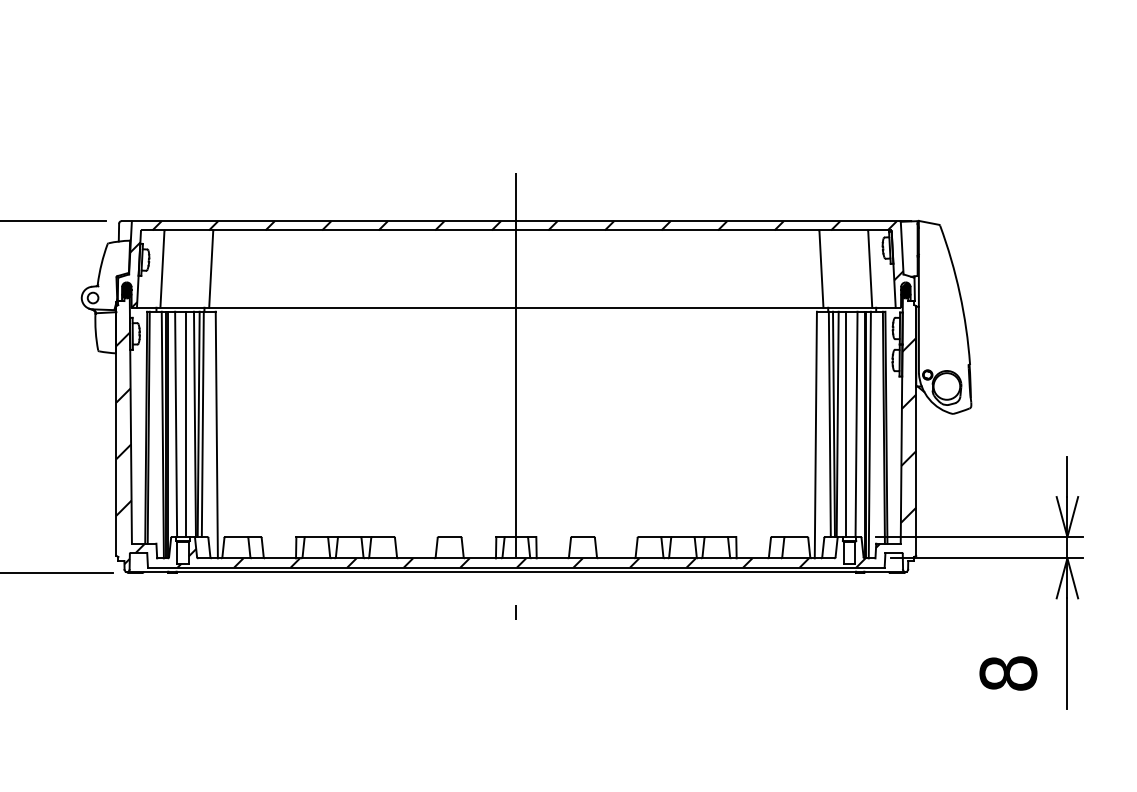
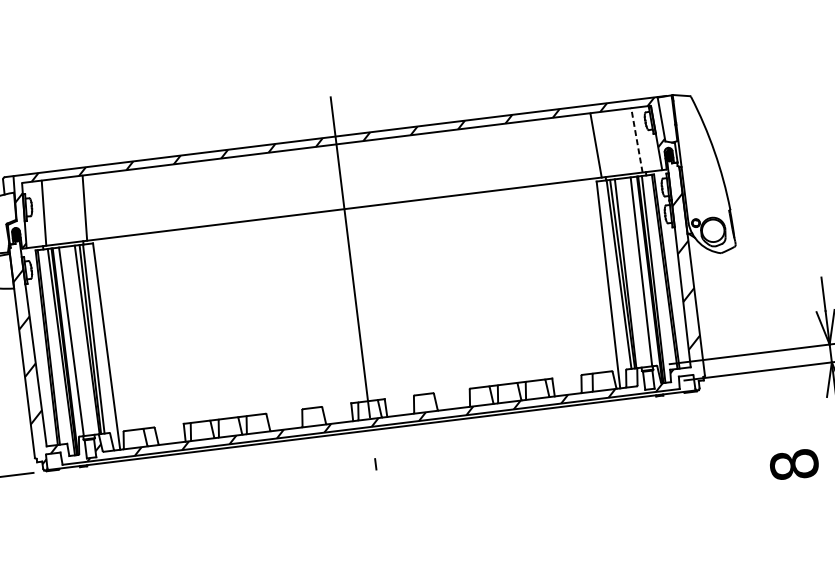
line: (870, 268) -> (637, 139), solid -> dashed
line: (186, 424) -> (80, 340), removed
line: (846, 424) -> (633, 272), removed

